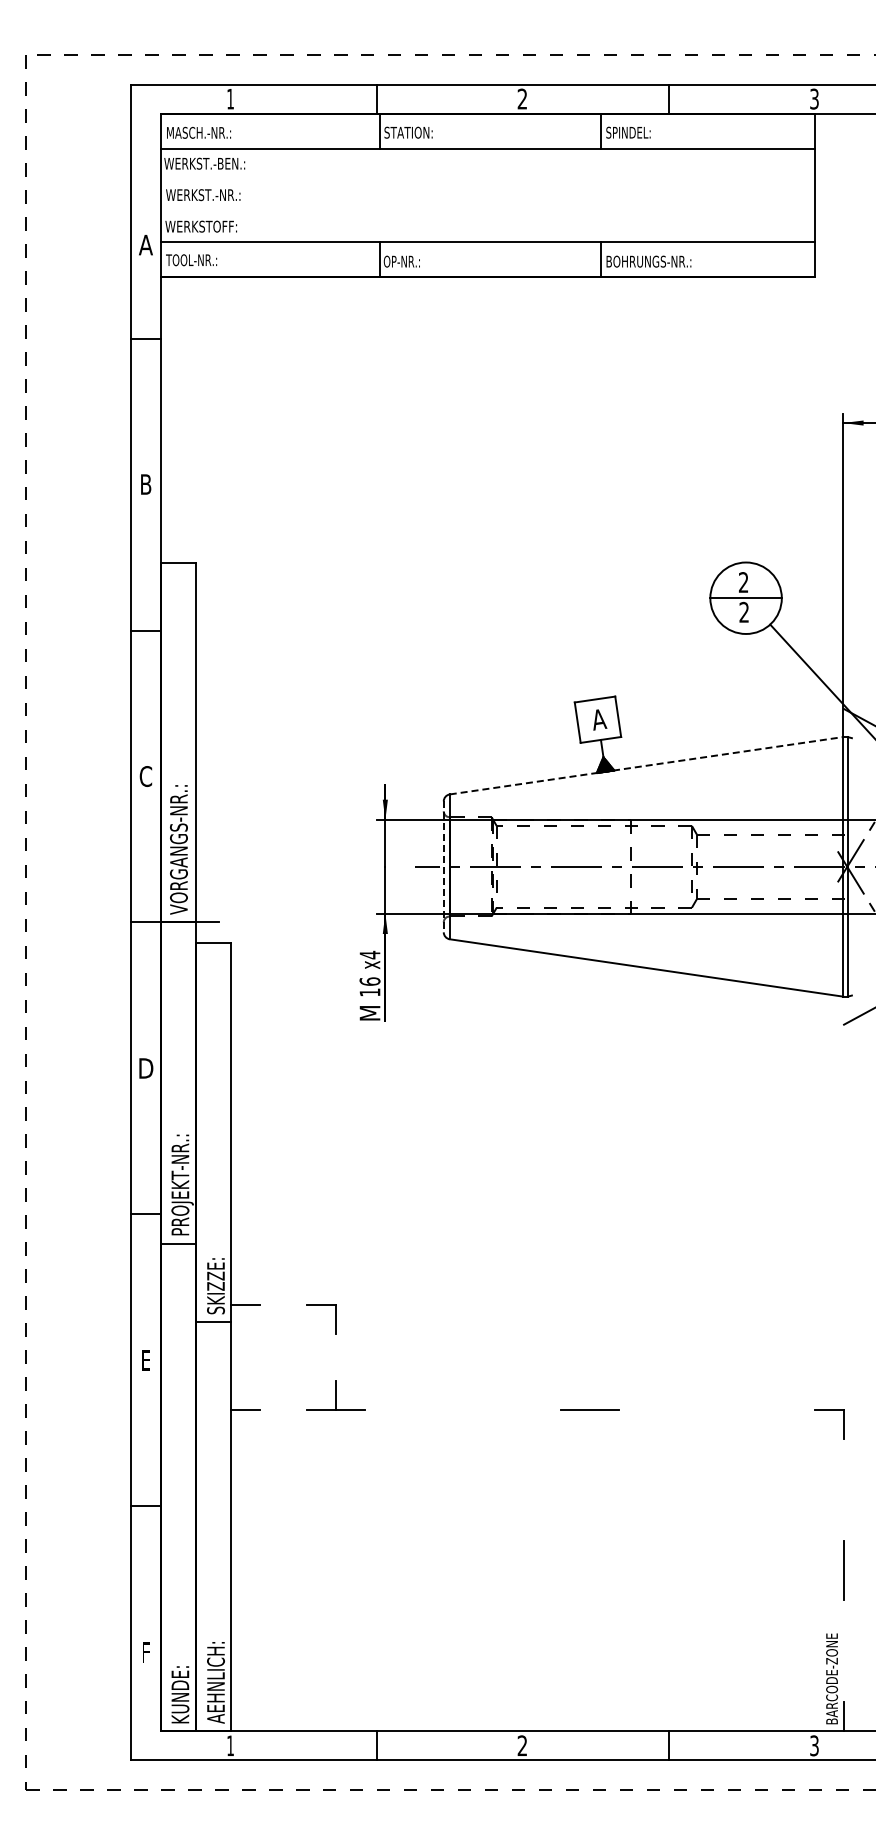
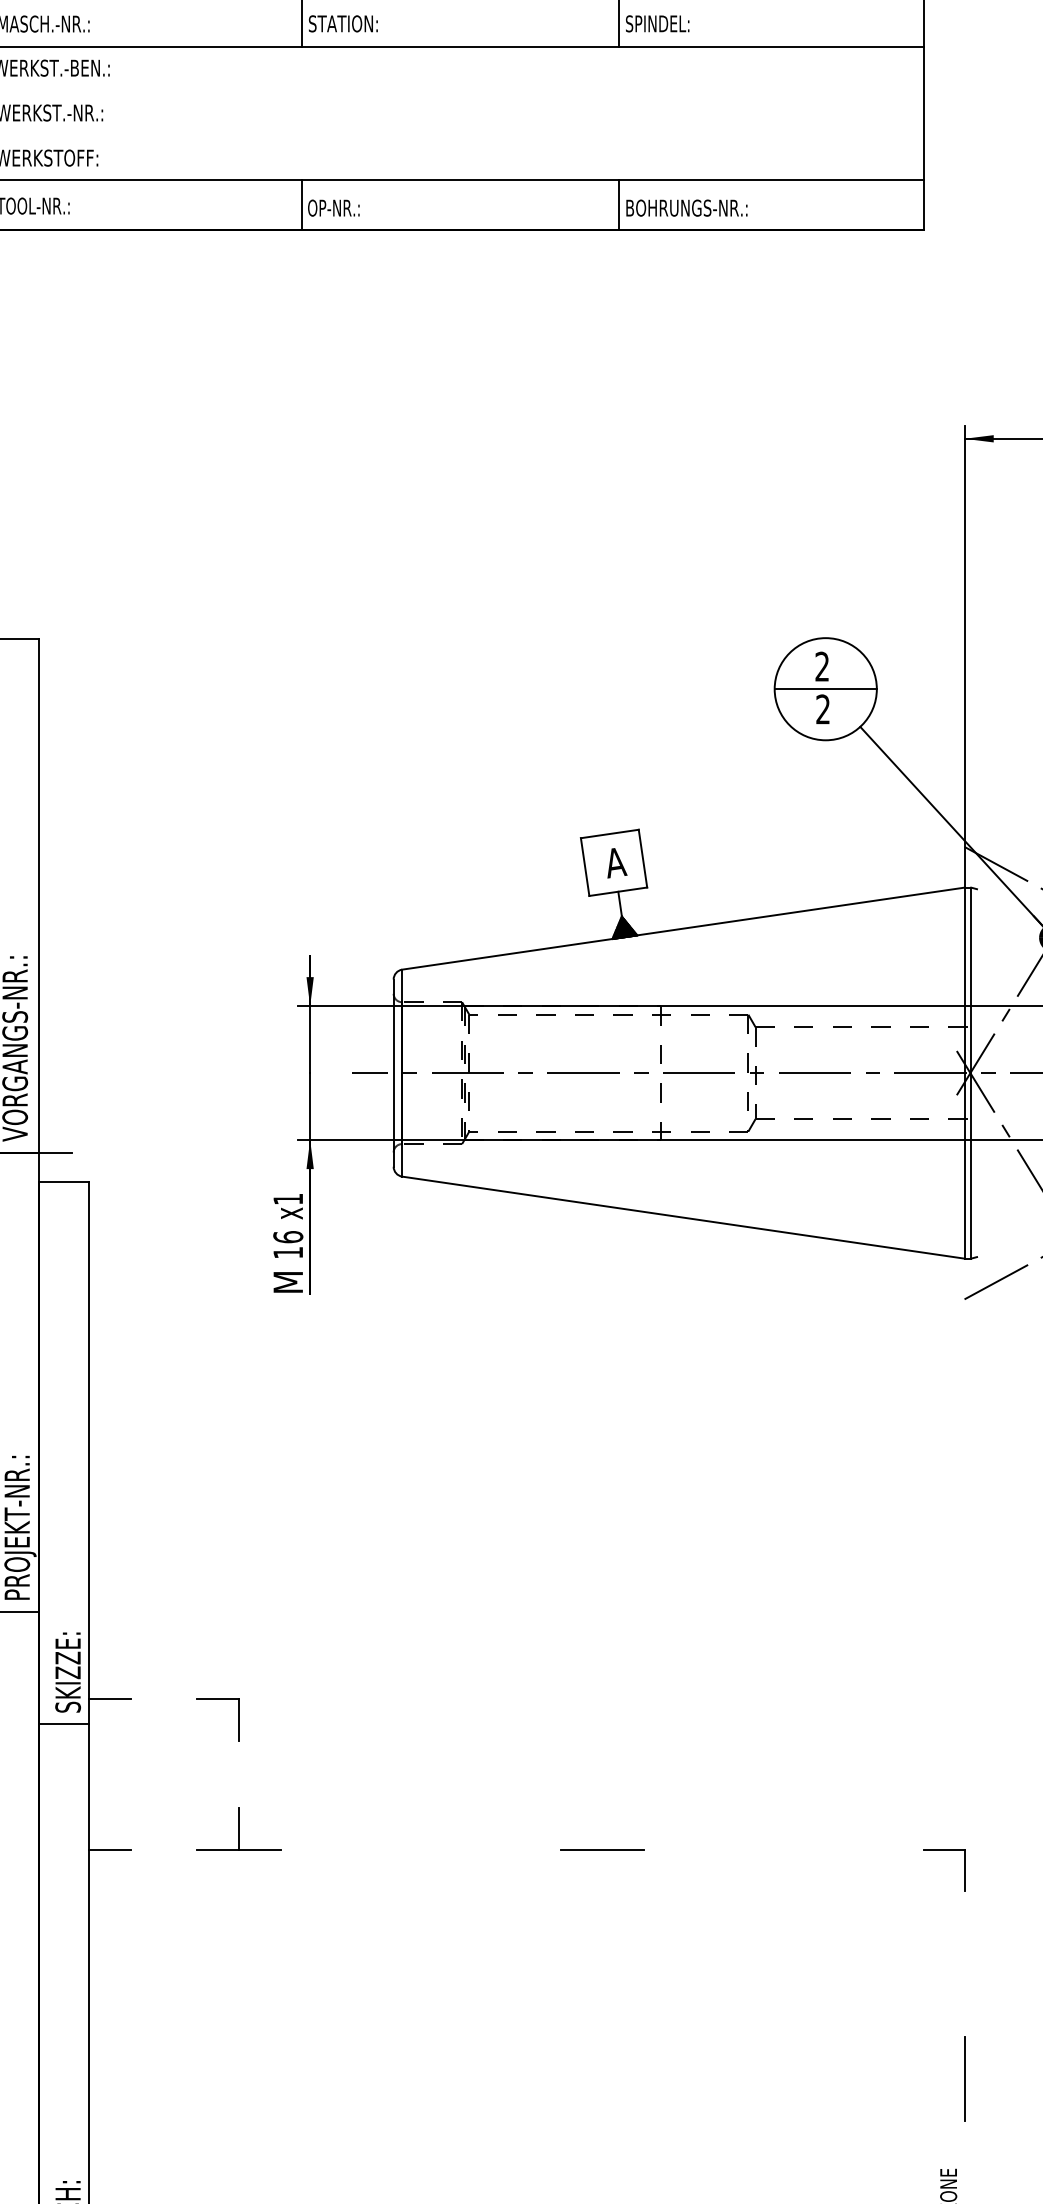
line: (646, 765) -> (683, 928), dashed -> solid
line: (443, 867) -> (393, 1074), dashed -> solid
text: (369, 954) -> (287, 1198), x4 -> x1

